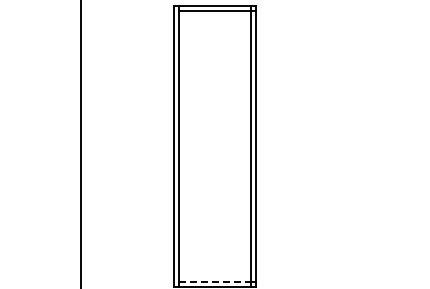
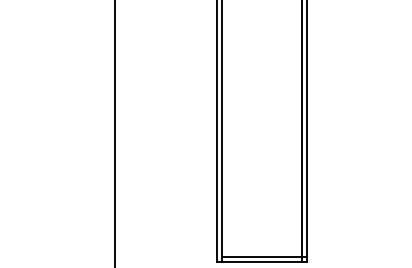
line: (215, 282) -> (262, 257), dashed -> solid

